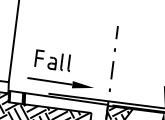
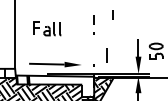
line: (141, 28) -> (112, 14), added
part: (53, 60) -> (47, 28), moved
line: (111, 70) -> (106, 55), moved

